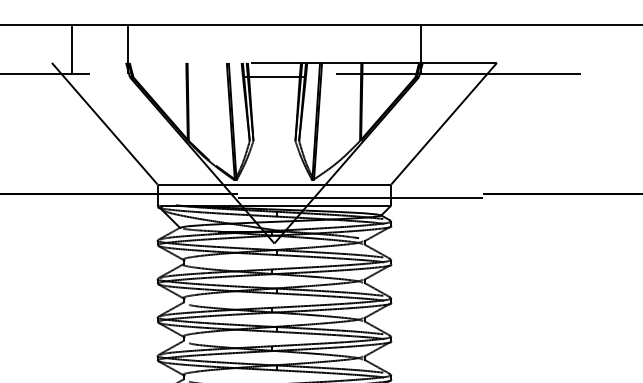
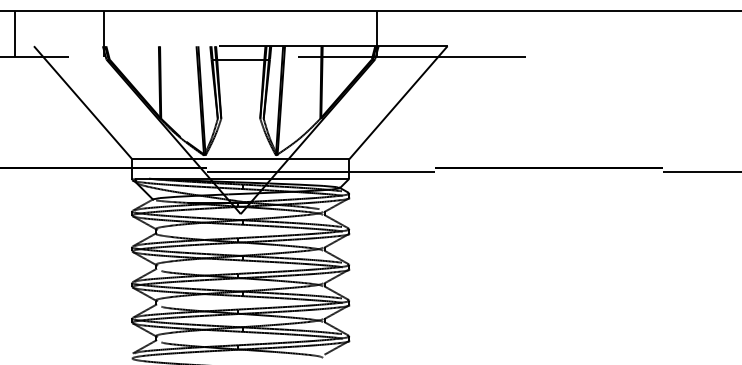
line: (71, 49) -> (15, 33), moved

